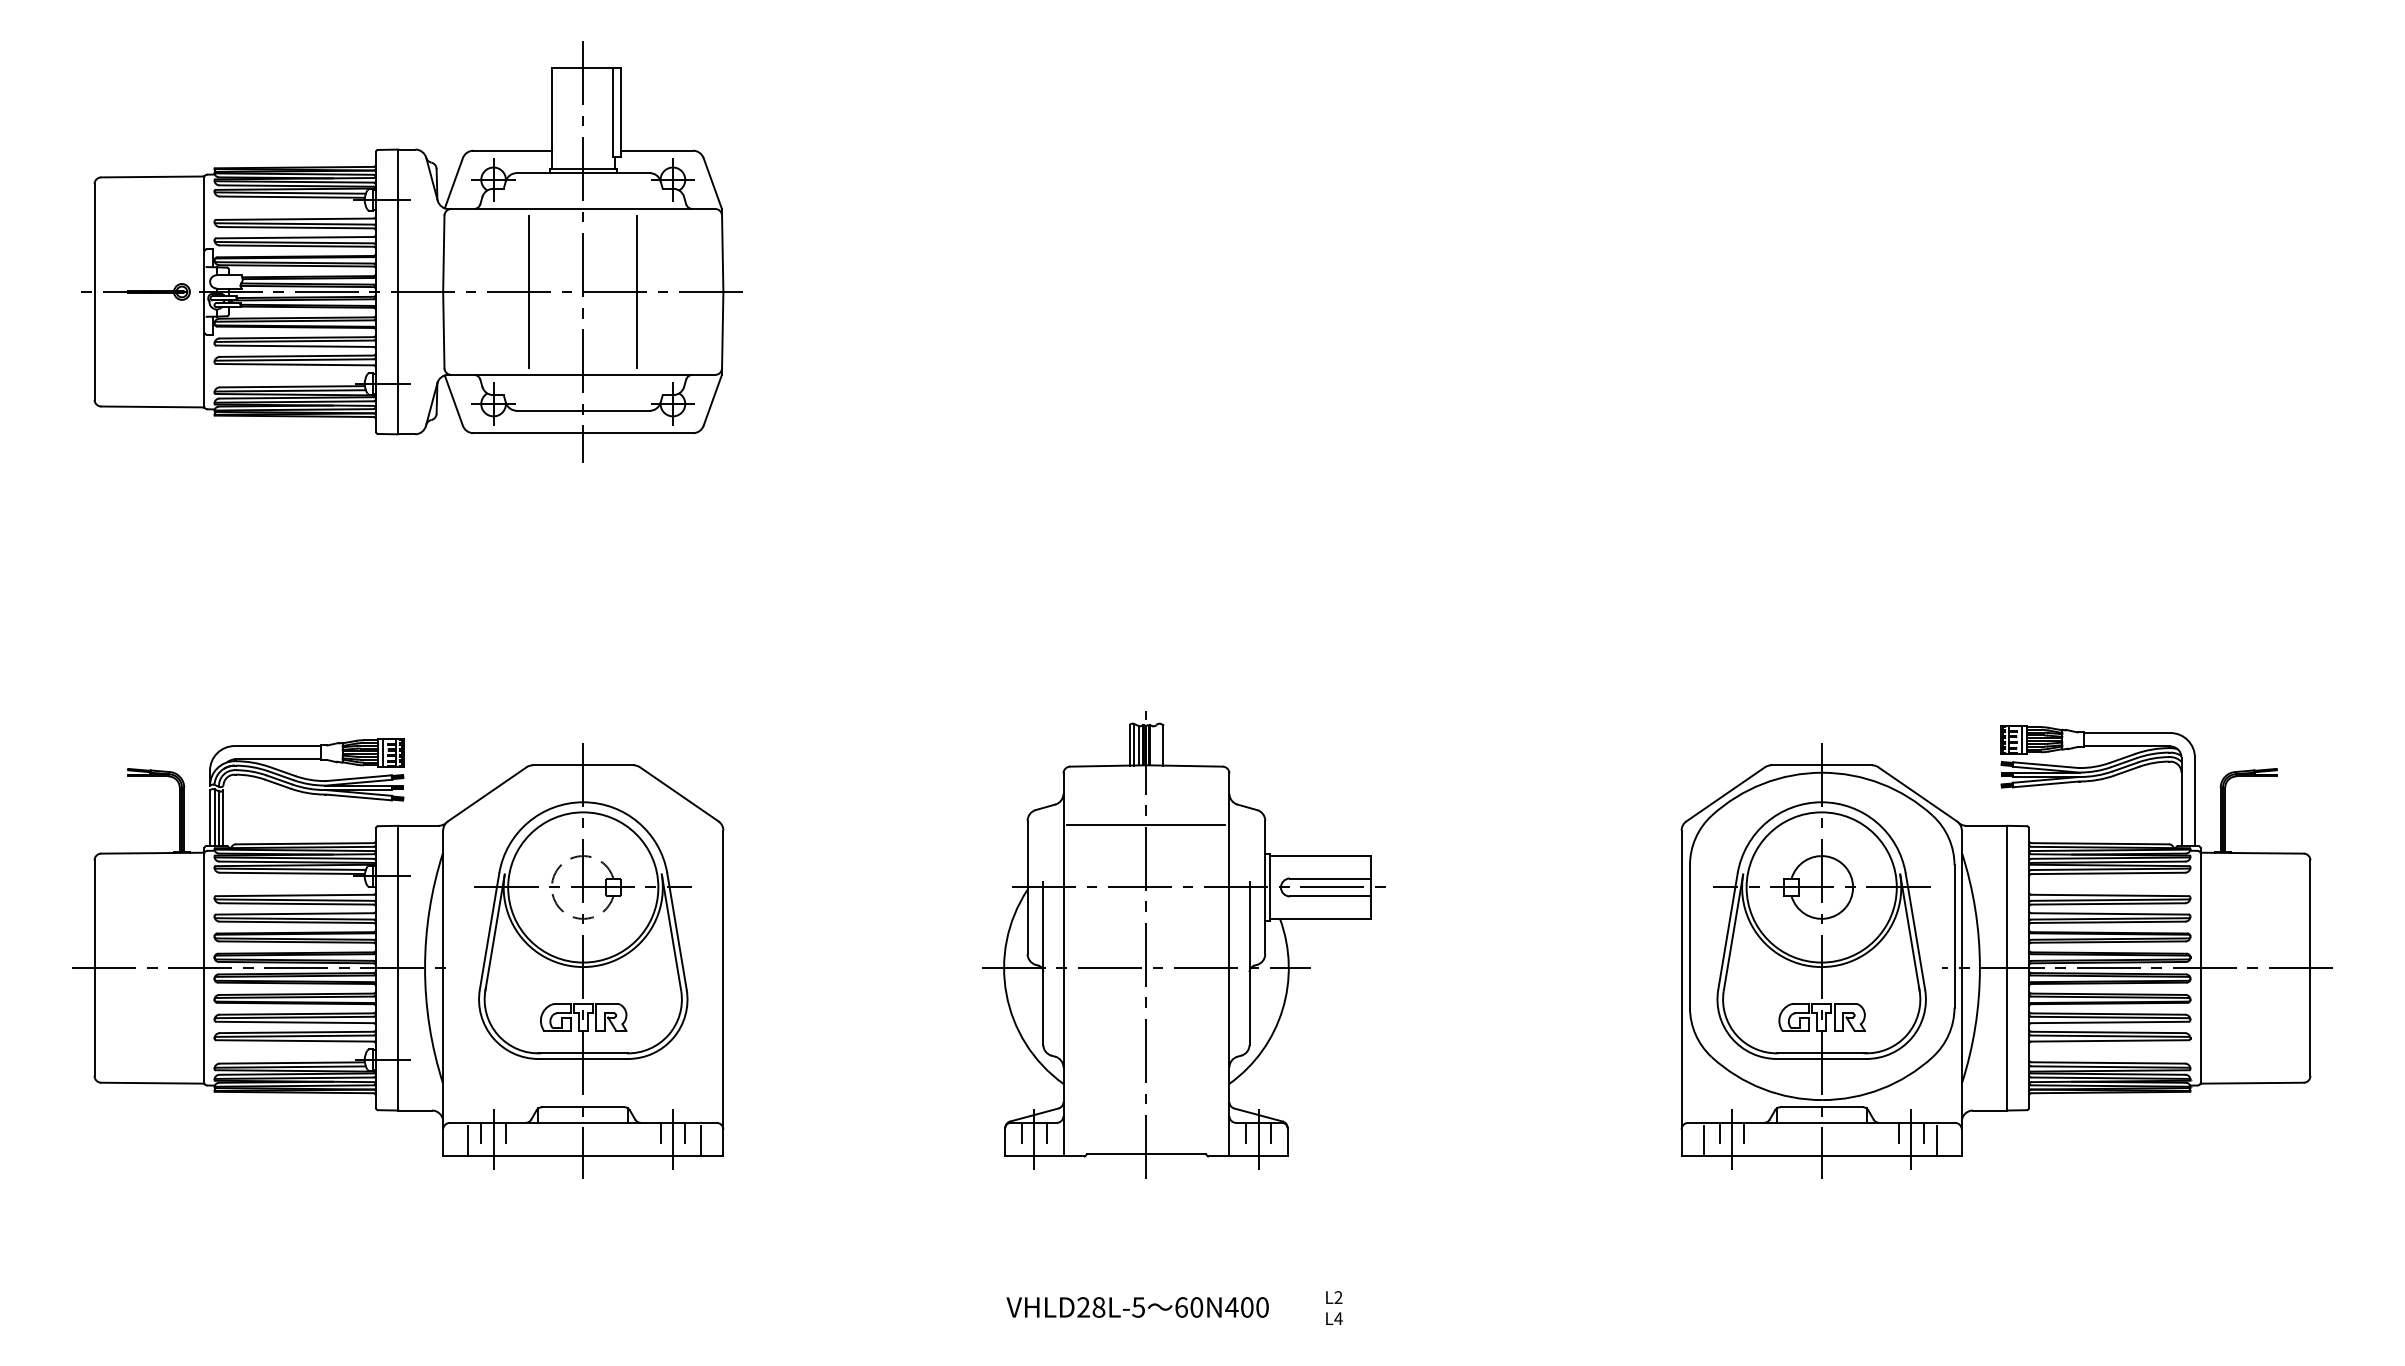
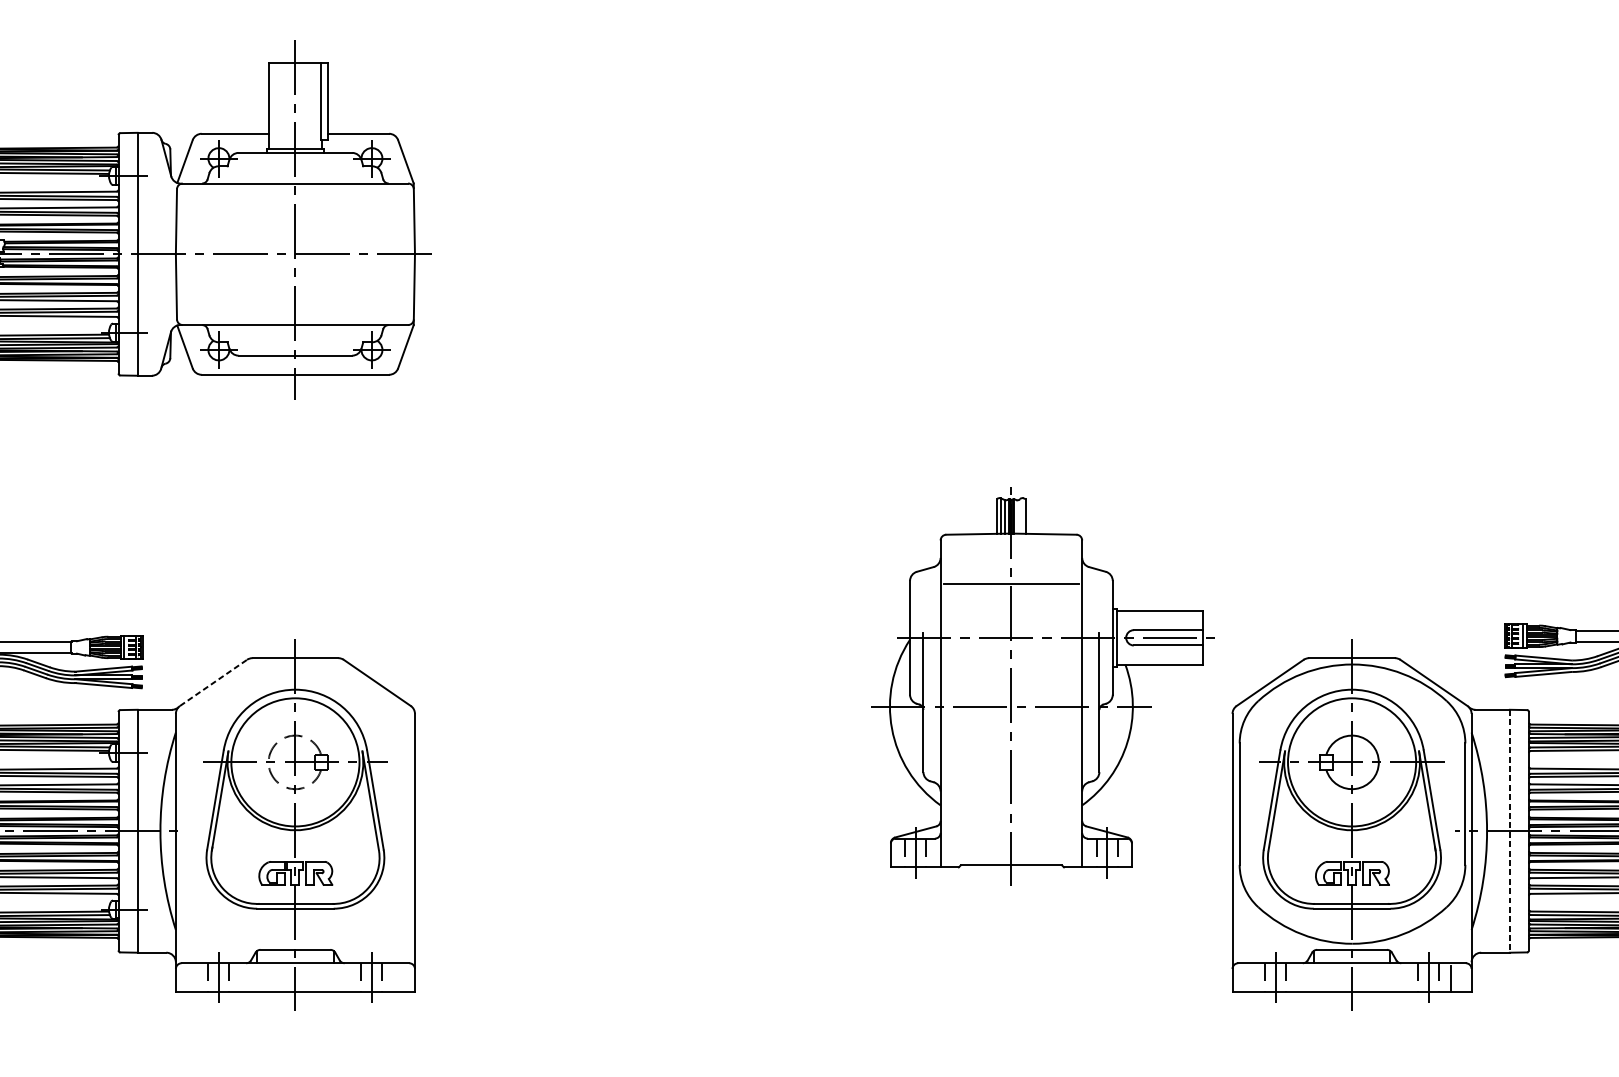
line: (529, 291) -> (249, 253), removed
line: (637, 291) -> (341, 253), removed
line: (487, 794) -> (213, 683), solid -> dashed
part: (1183, 944) -> (1043, 686), moved
line: (2006, 968) -> (1509, 831), solid -> dashed
line: (467, 1141) -> (196, 979), removed
line: (700, 1141) -> (395, 979), removed
line: (1704, 1141) -> (1252, 979), removed

